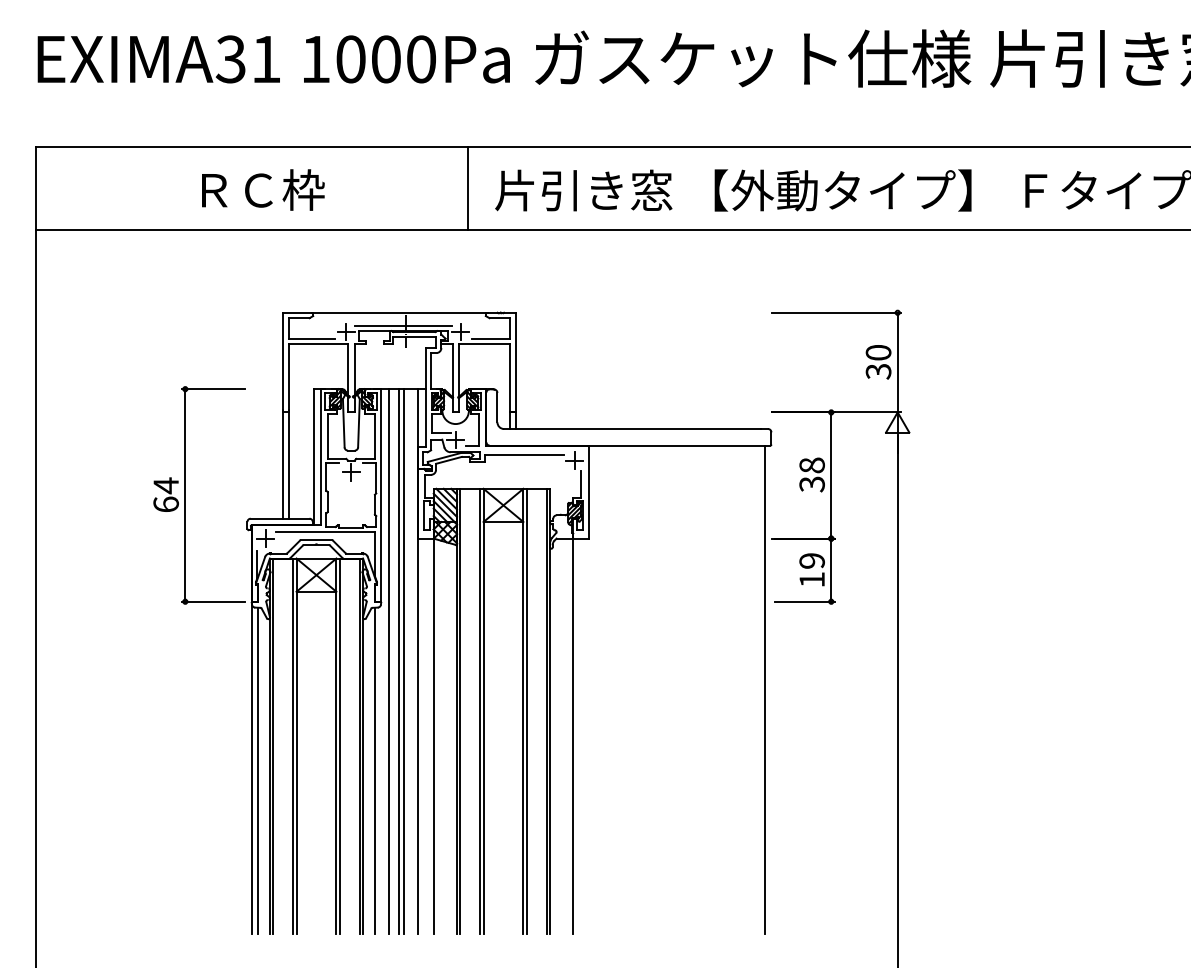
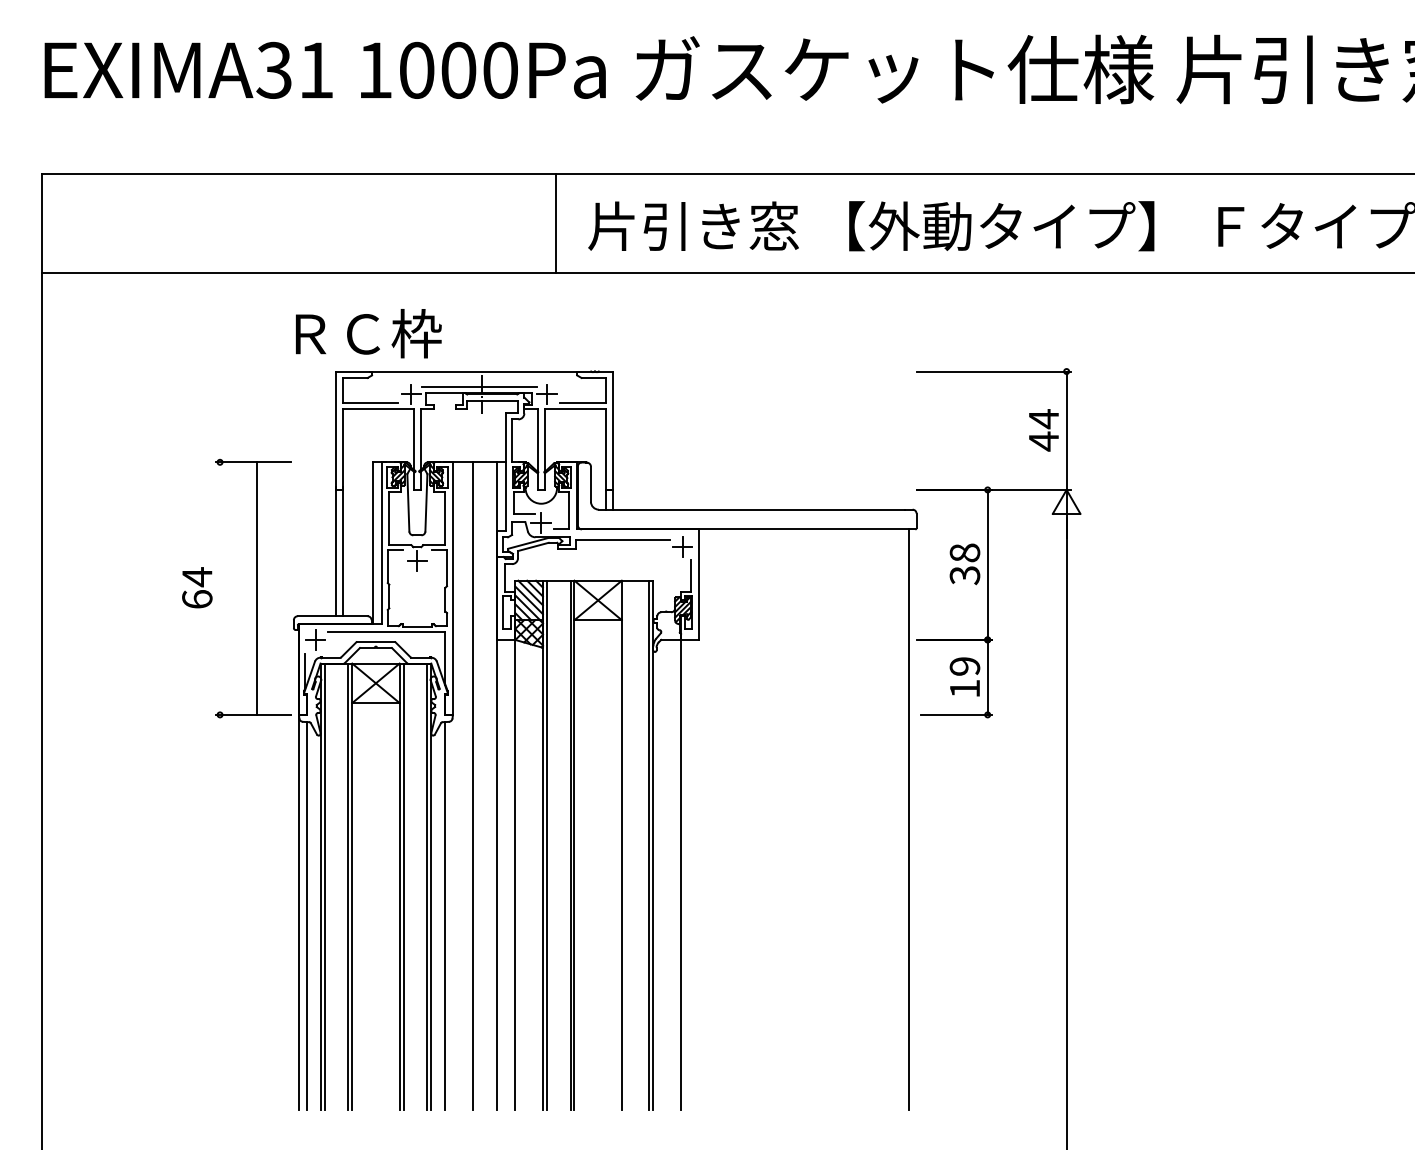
text: (263, 189) -> (368, 333), moved
text: (878, 362) -> (1043, 430), 30 -> 44
line: (185, 495) -> (257, 588), moved
line: (388, 661) -> (461, 785), removed
line: (403, 661) -> (479, 785), removed
line: (526, 710) -> (625, 844), removed

